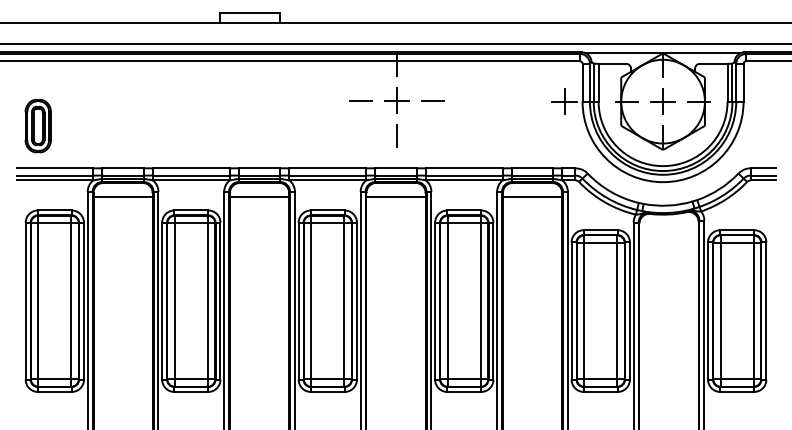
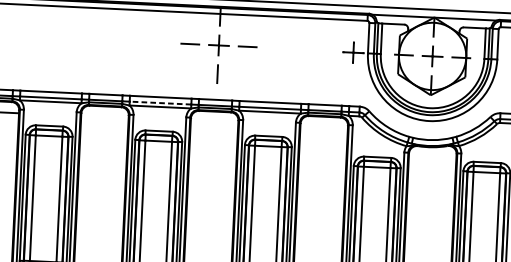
line: (327, 175) -> (160, 103), solid -> dashed
line: (259, 196) -> (104, 117), removed
line: (395, 196) -> (214, 122), removed
line: (532, 196) -> (324, 127), removed

